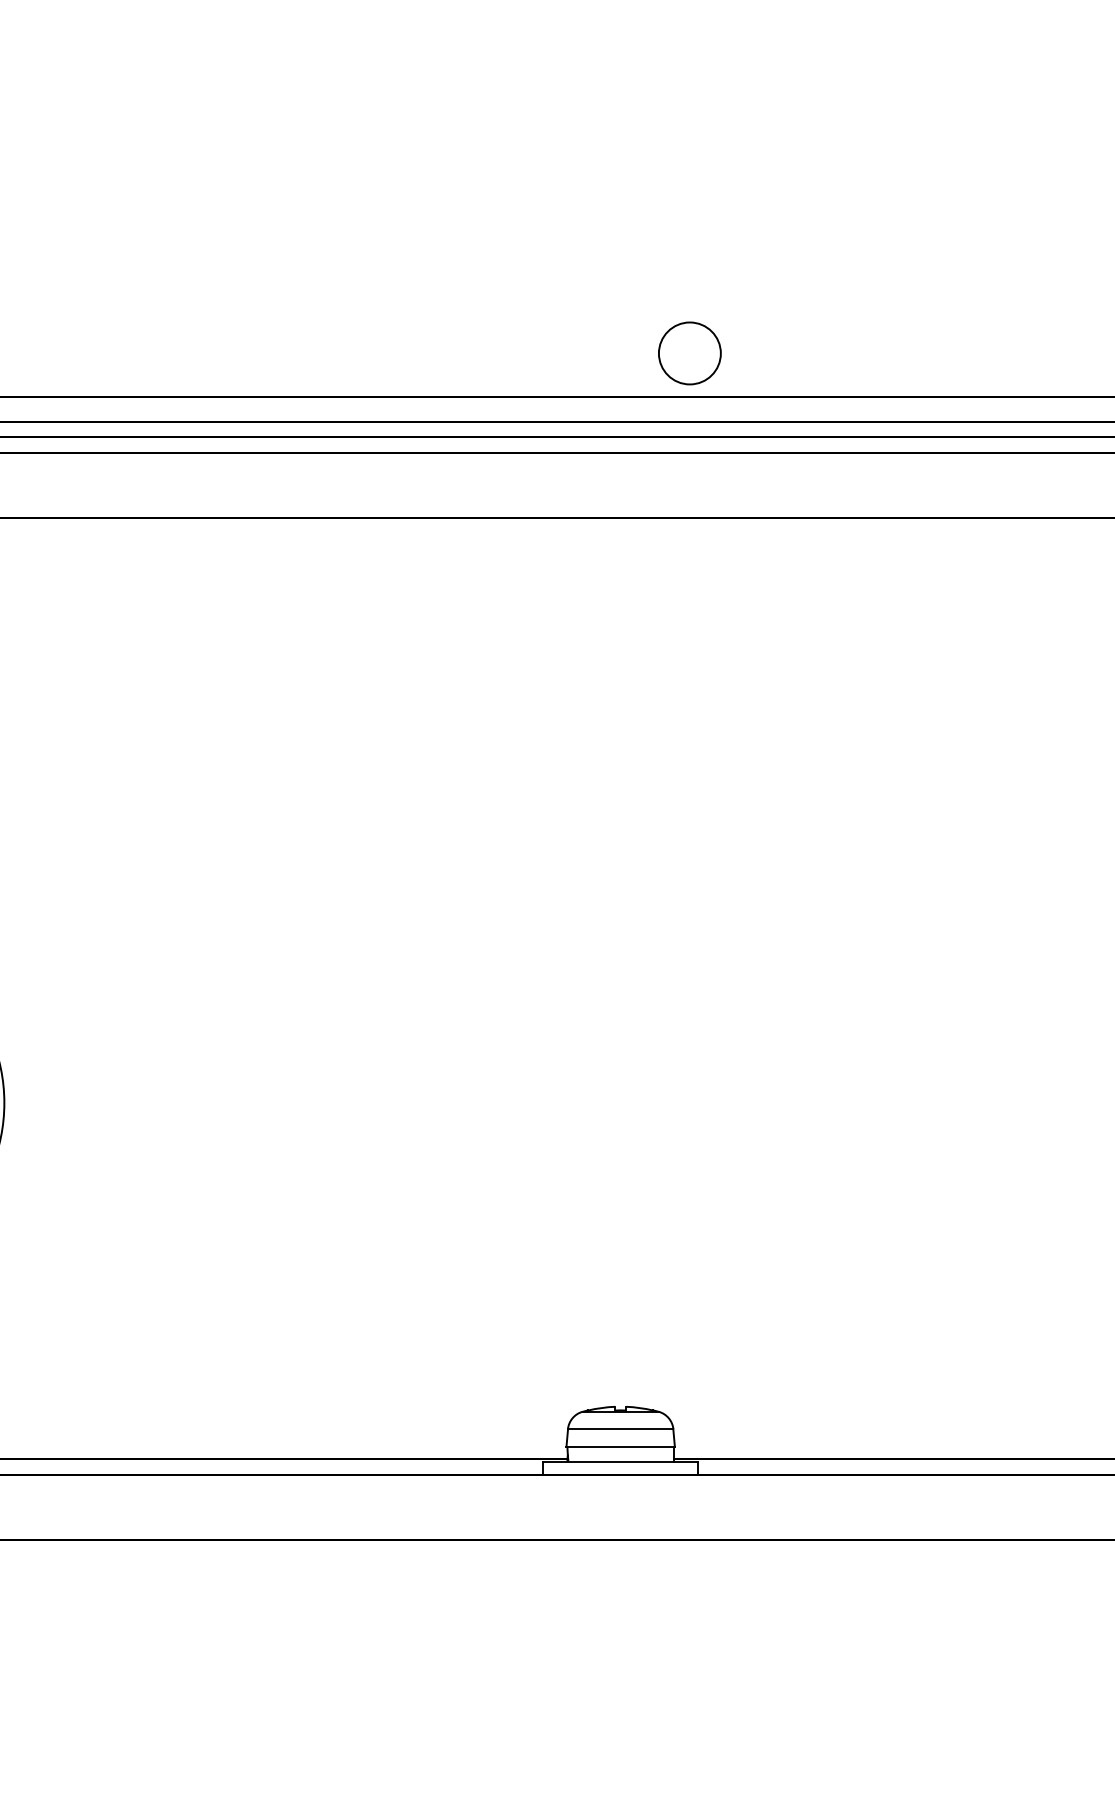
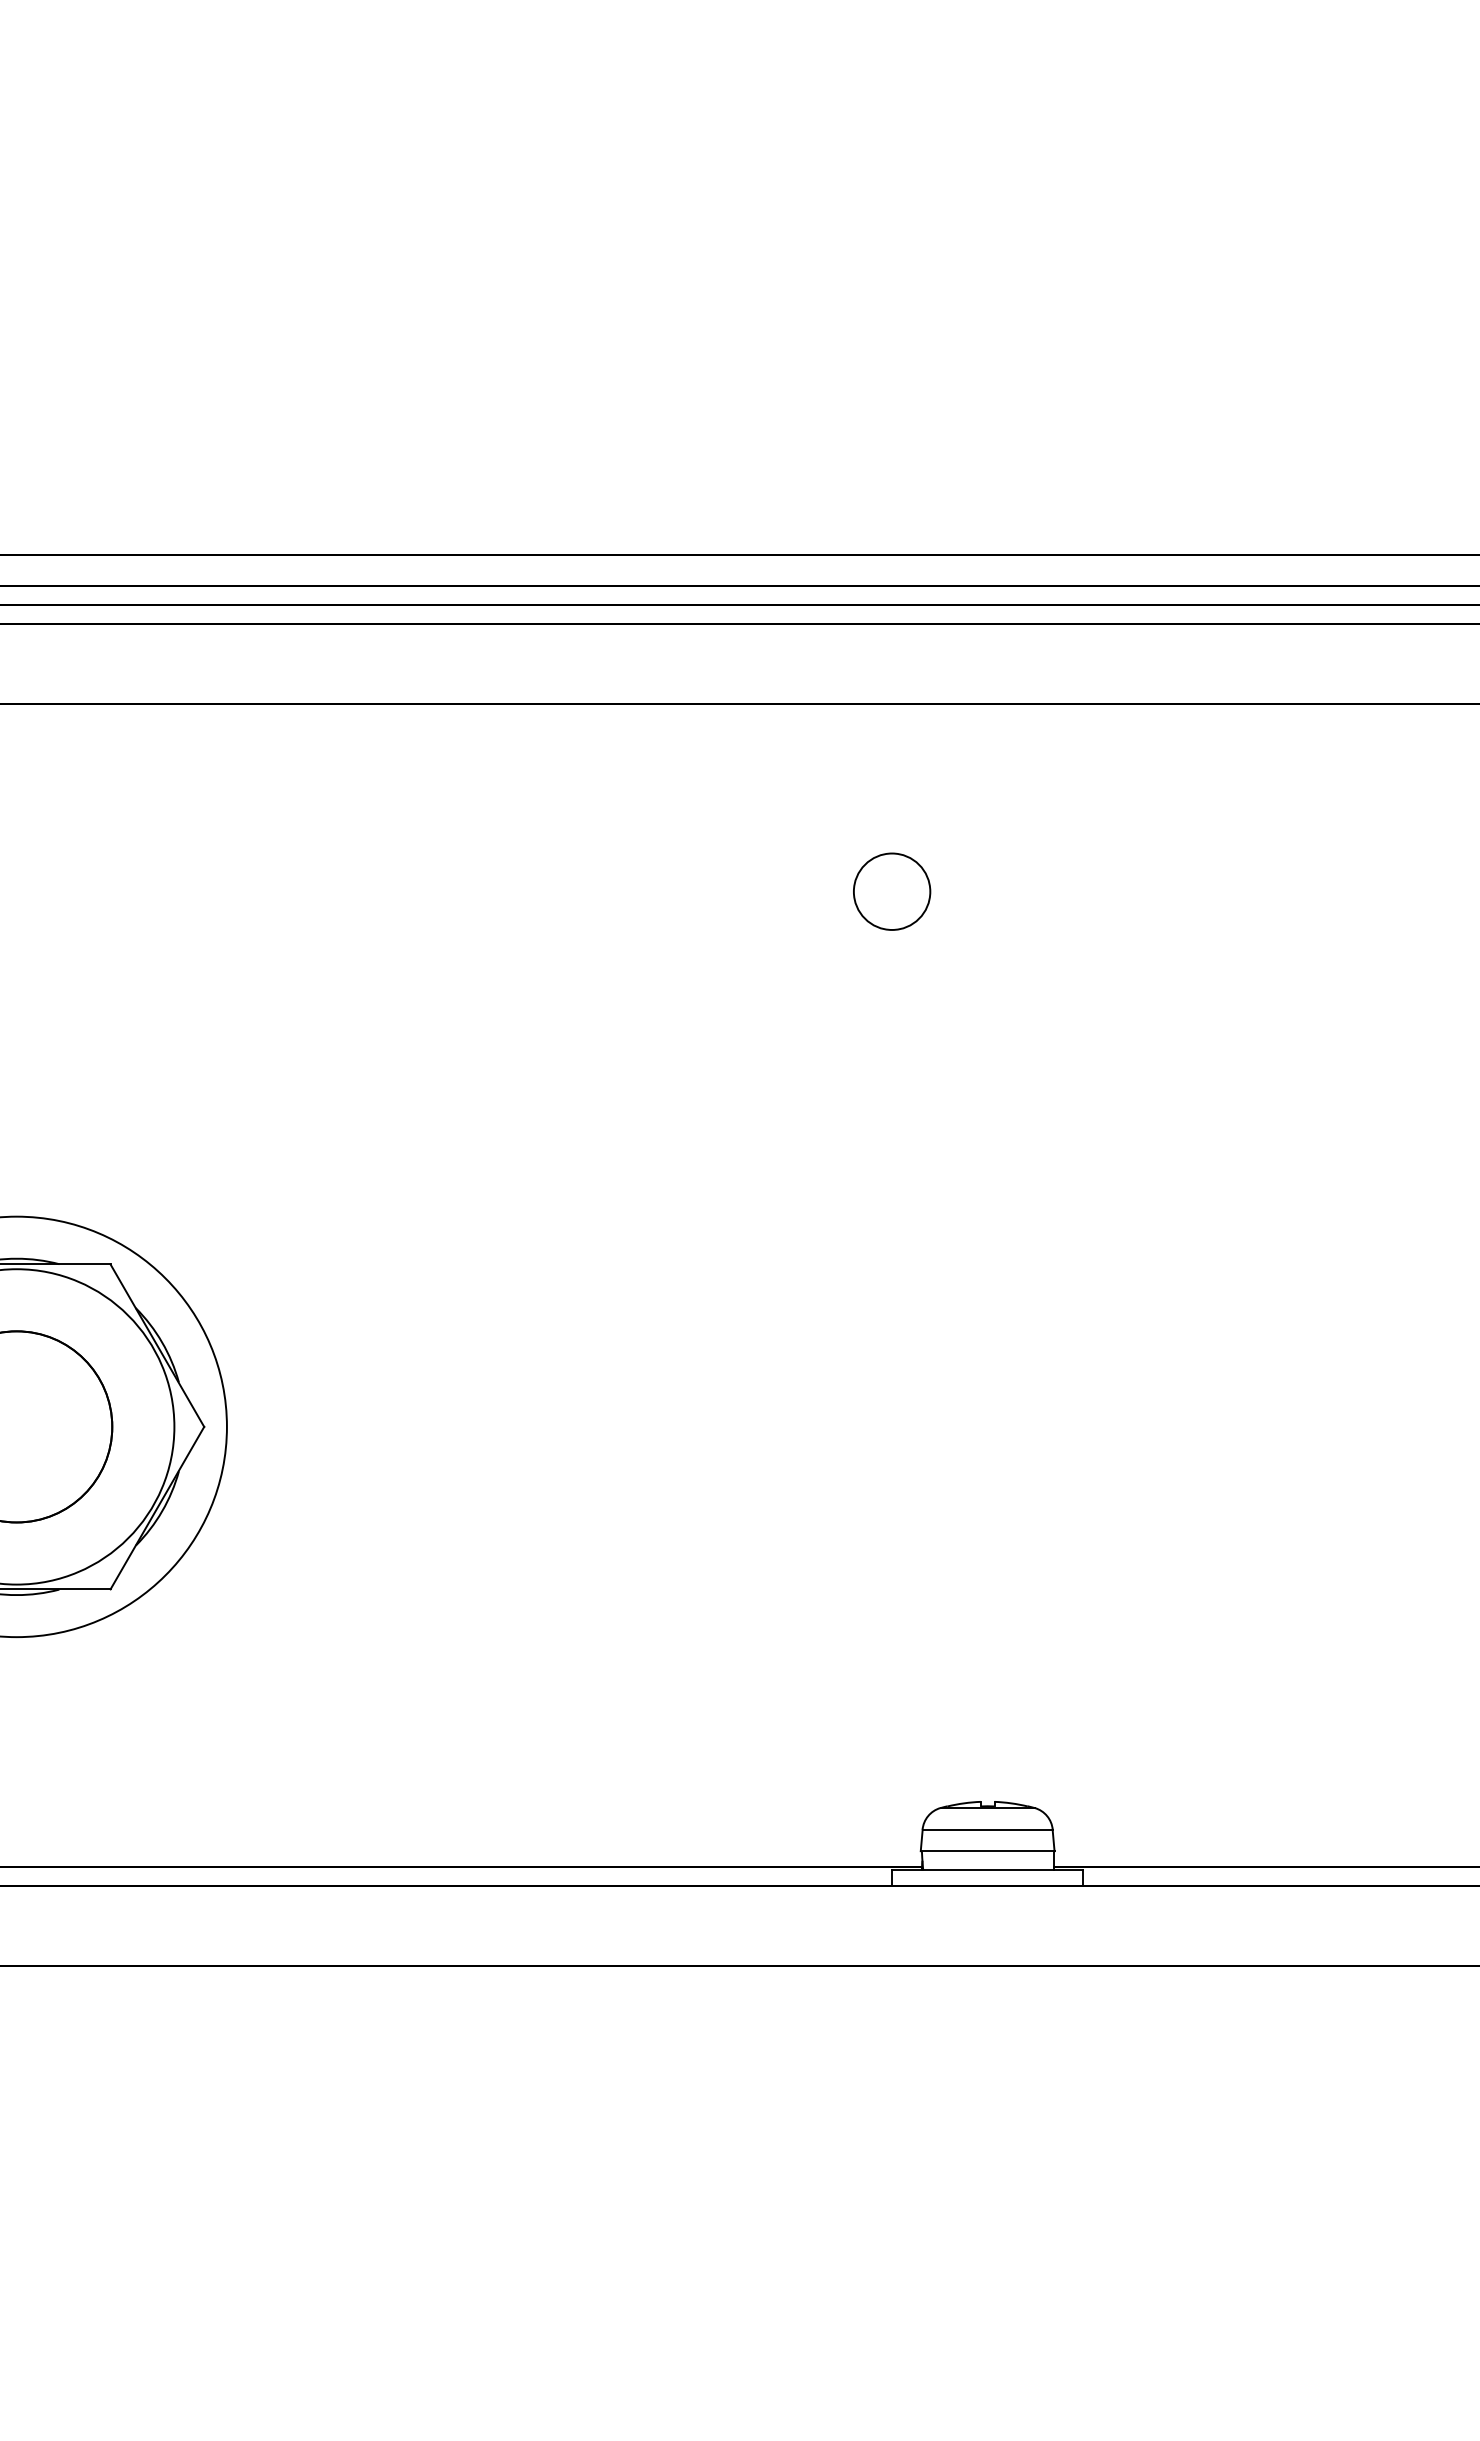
part: (690, 353) -> (892, 891), moved

